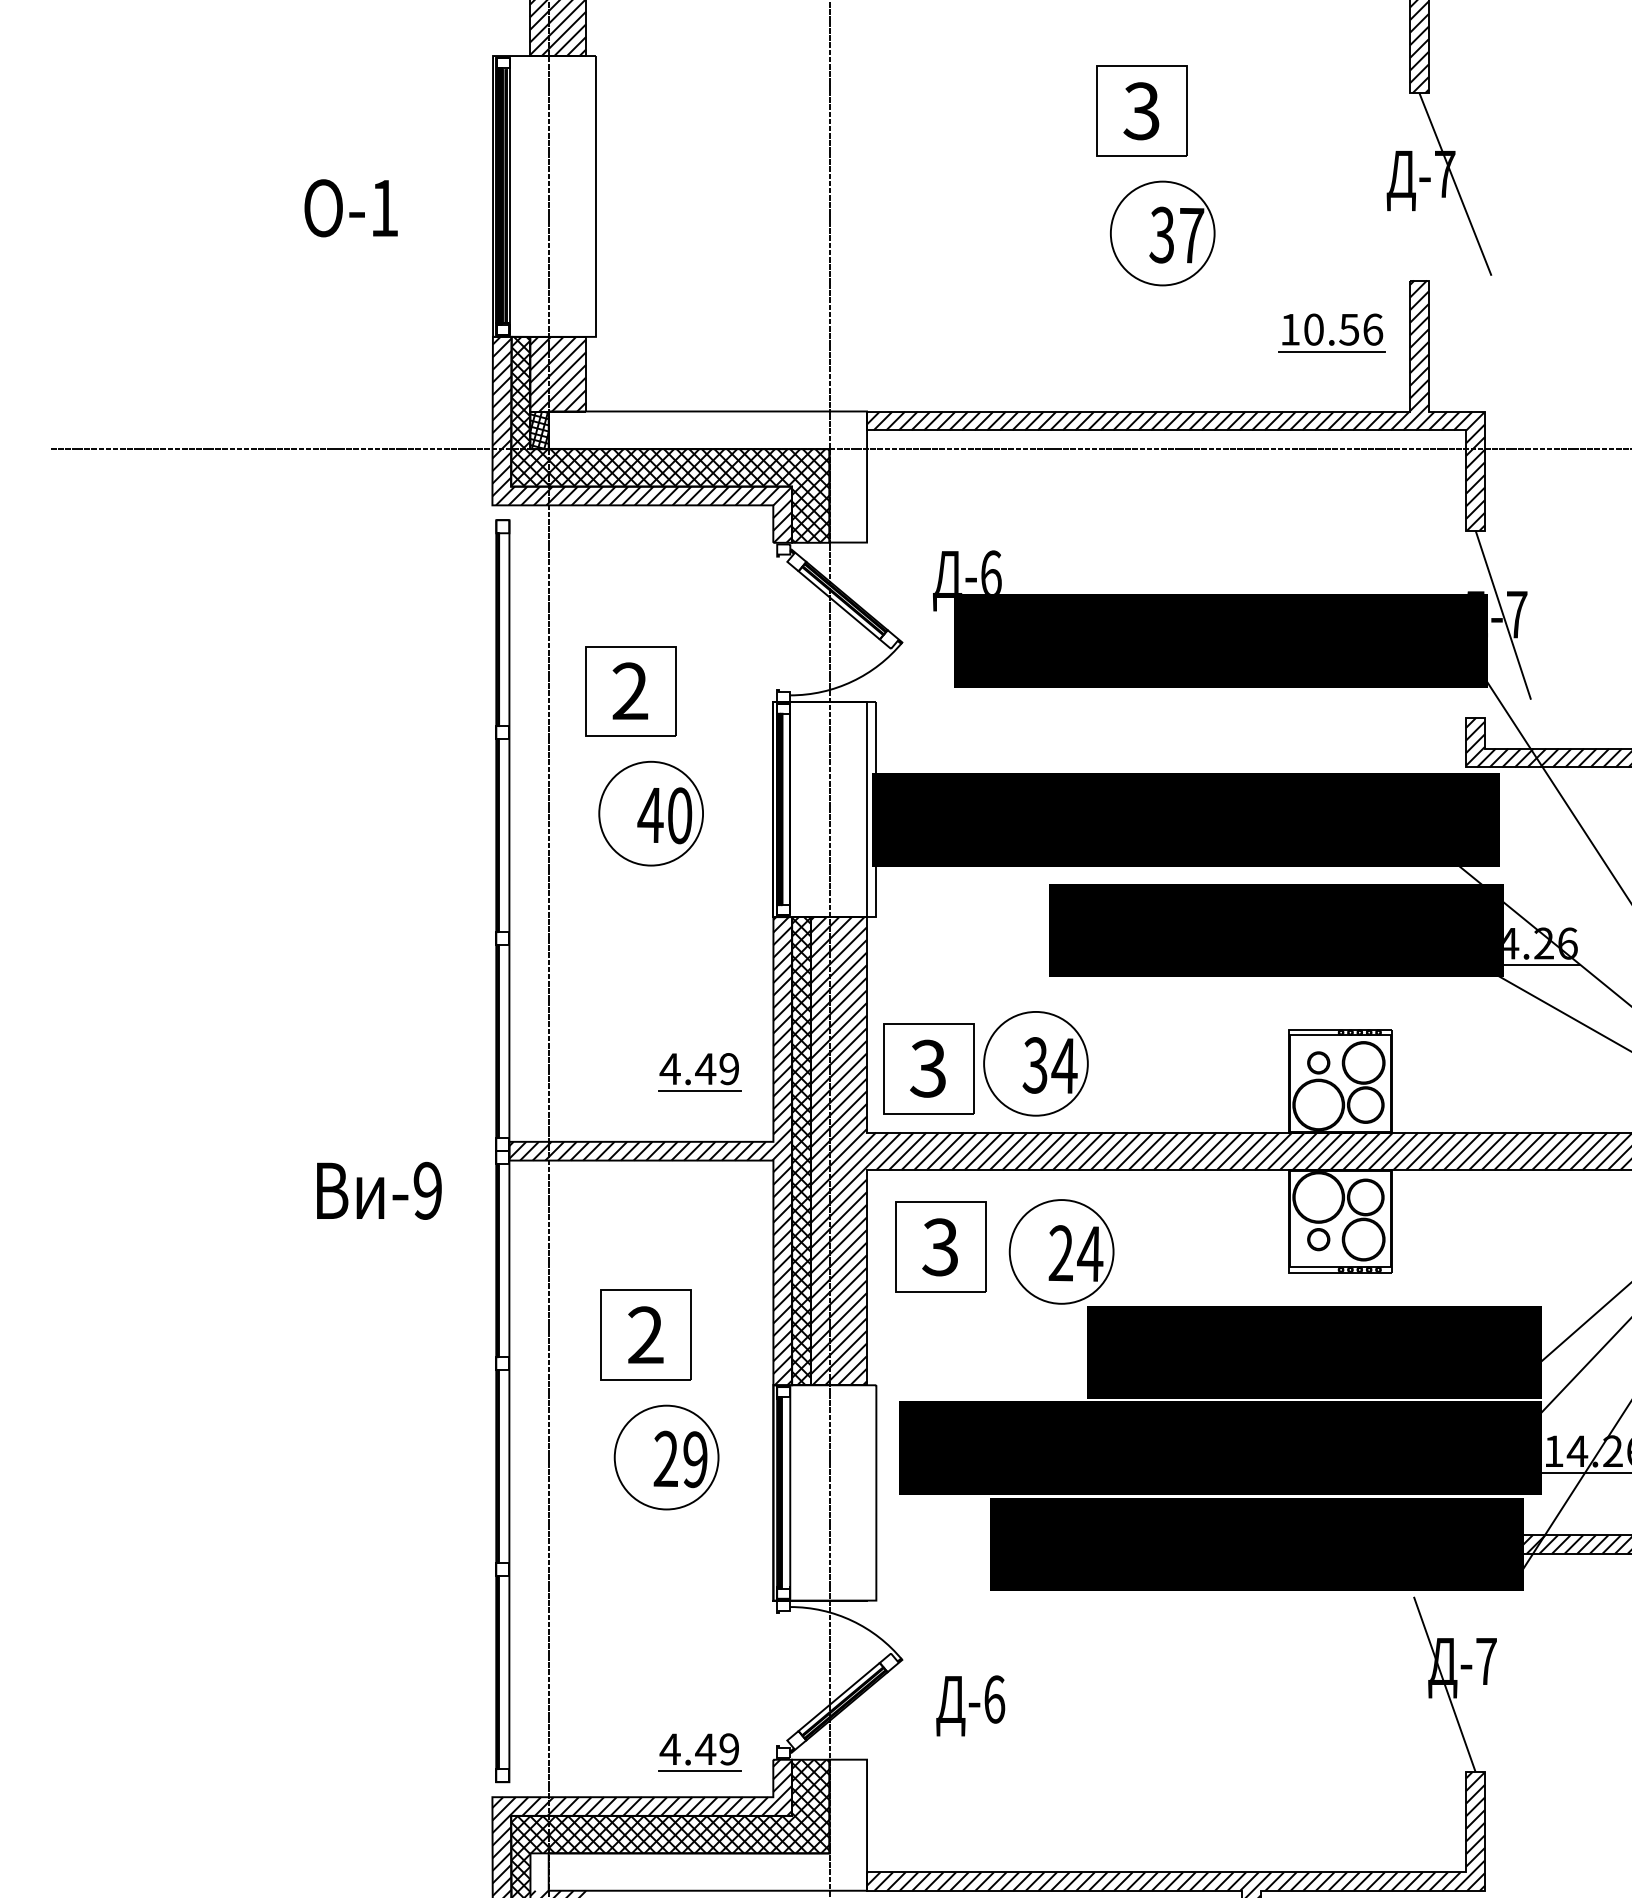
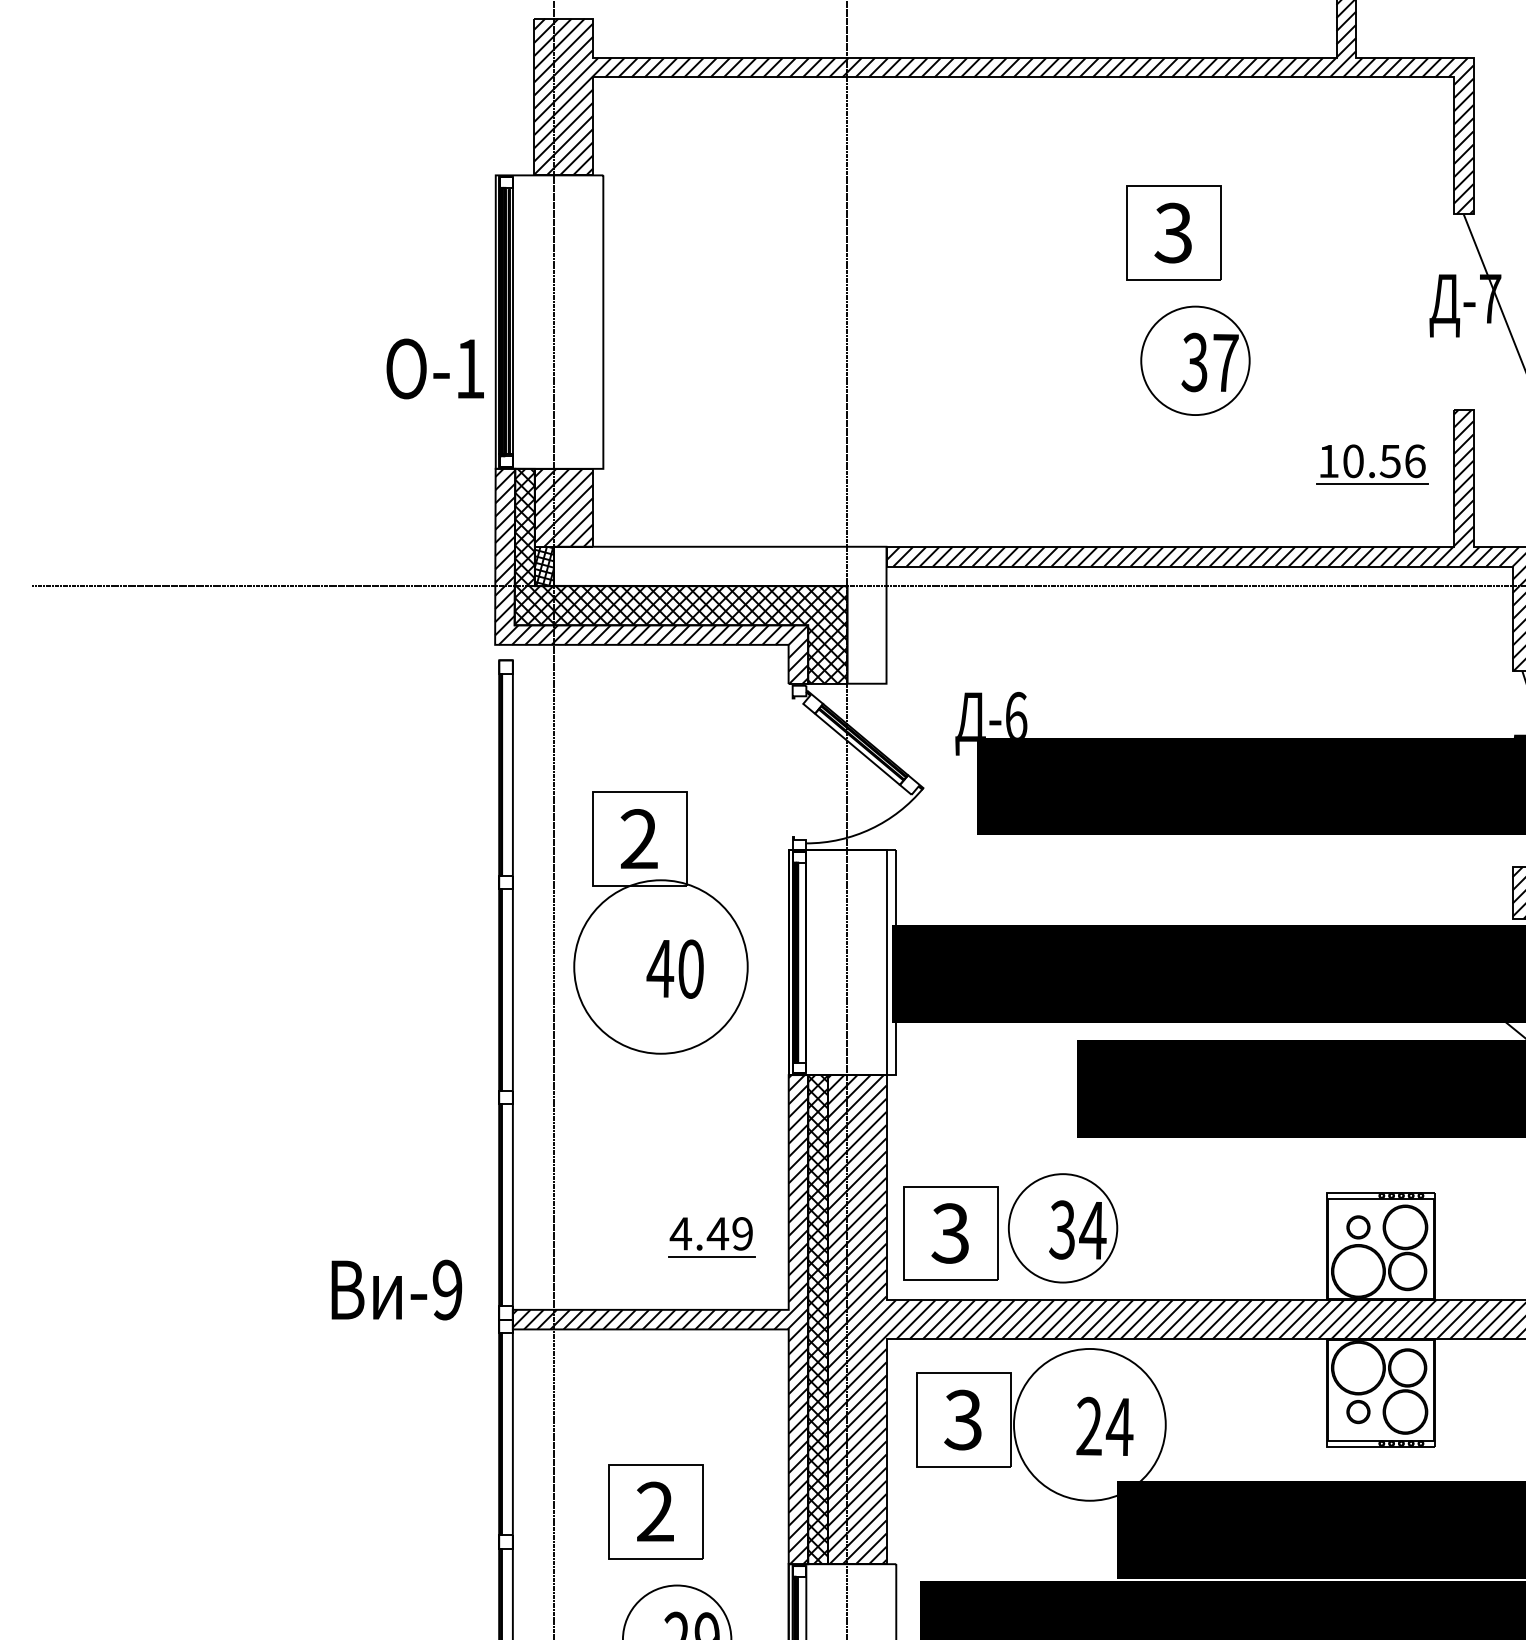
text: (350, 208) -> (434, 369), moved
circle: (651, 813) -> (661, 966), size x1.6
text: (379, 1190) -> (397, 1289), moved
circle: (1061, 1251) -> (1089, 1424), size x1.4

